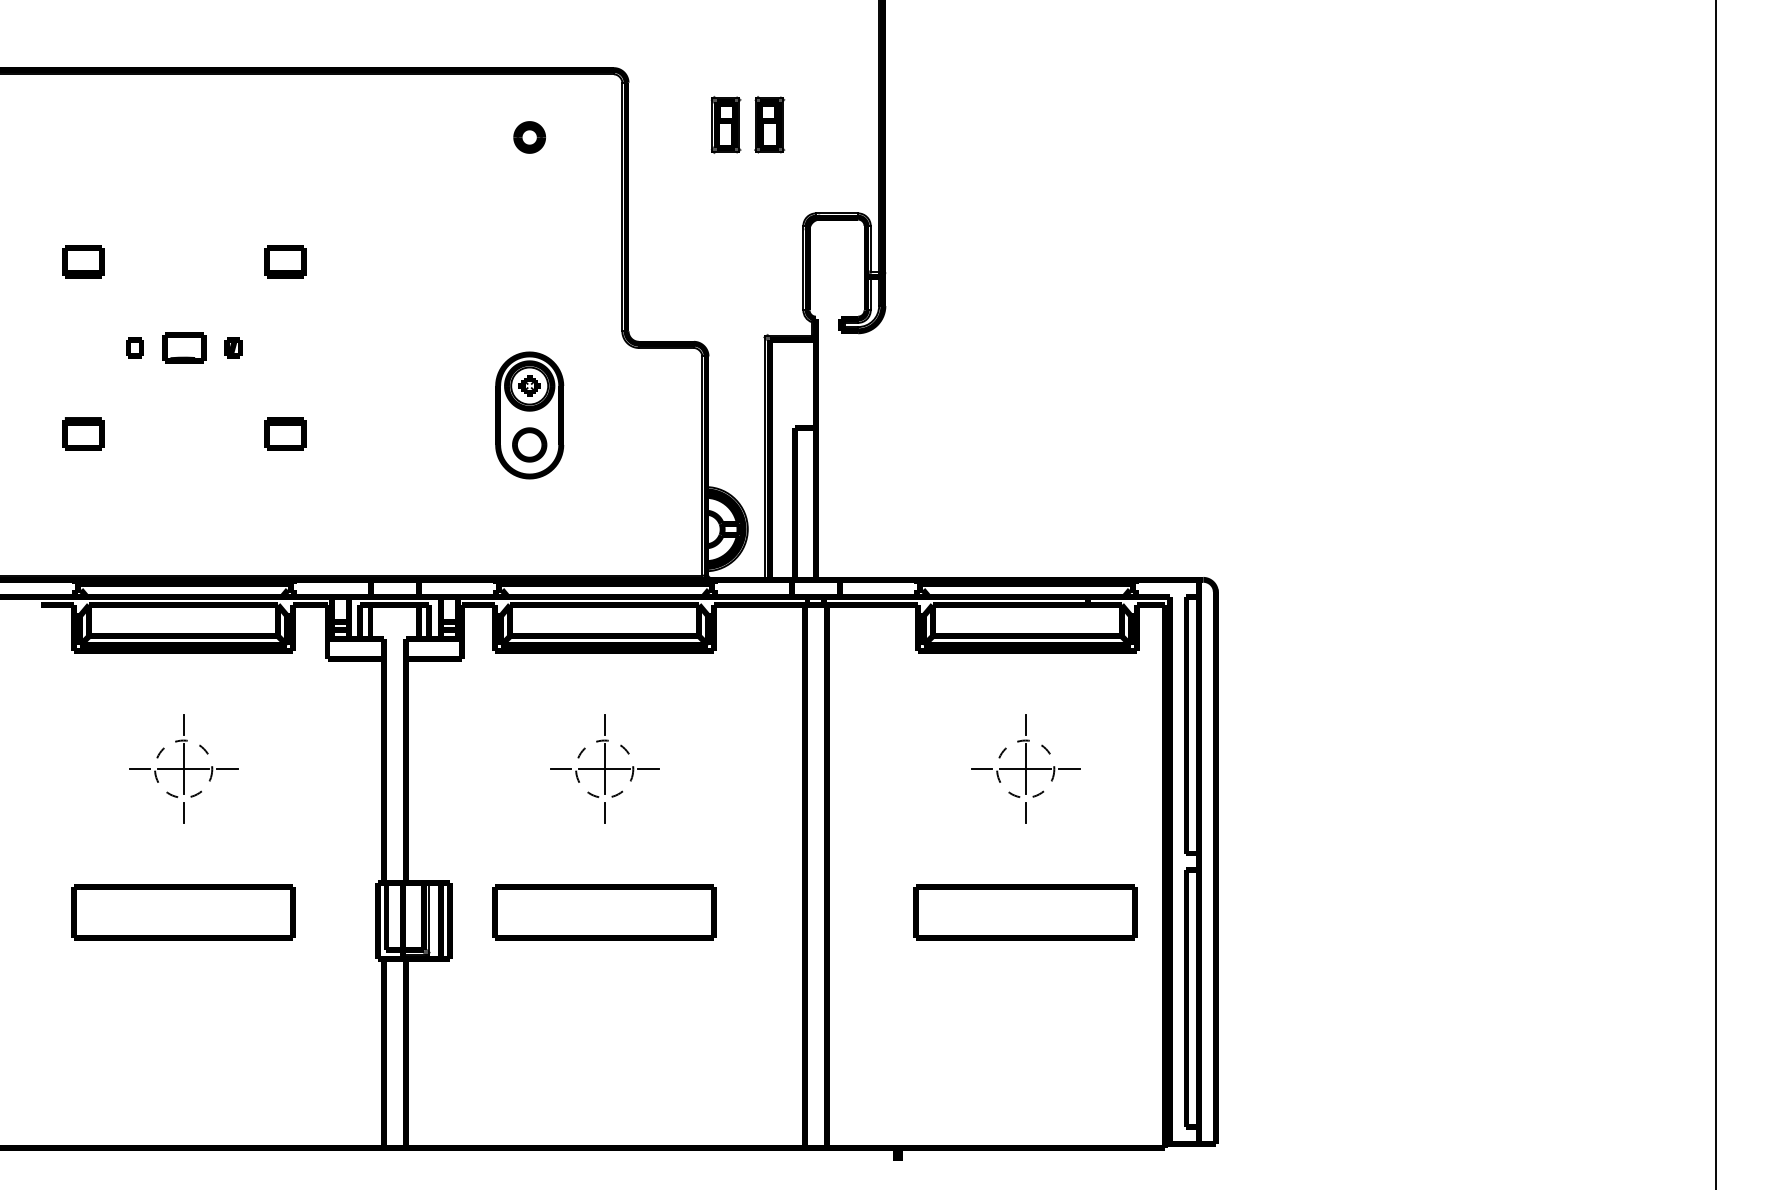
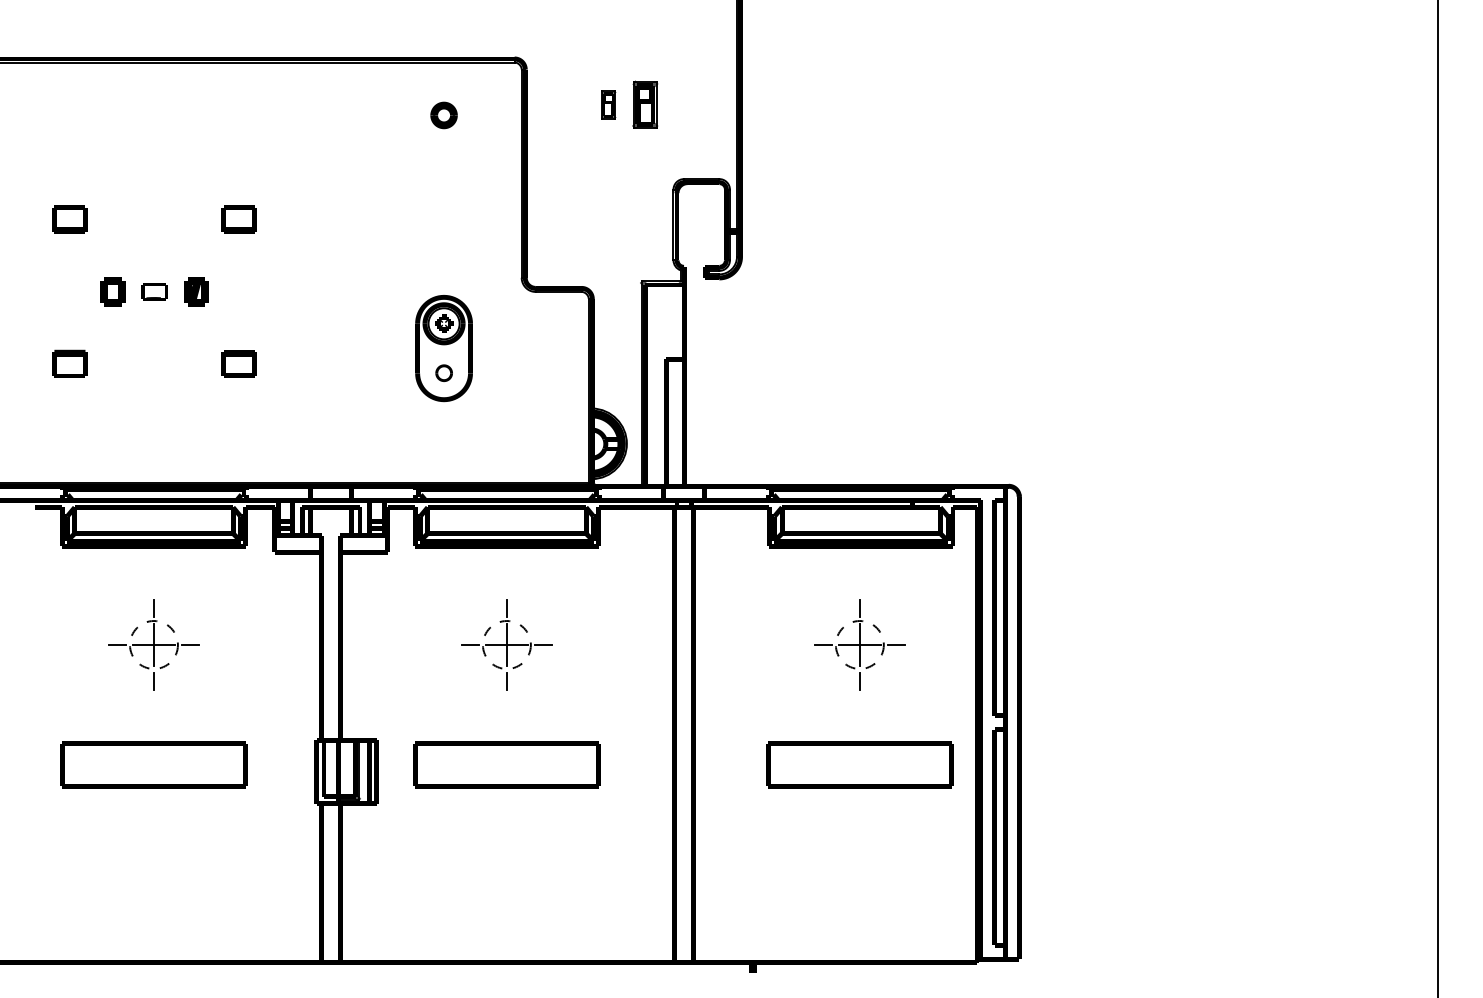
part: (725, 124) -> (608, 104), size x0.6
part: (134, 347) -> (112, 291), size x1.6
part: (184, 347) -> (154, 291), size x0.7
part: (233, 347) -> (195, 291), size x1.6
part: (529, 444) -> (443, 372), size x0.6

